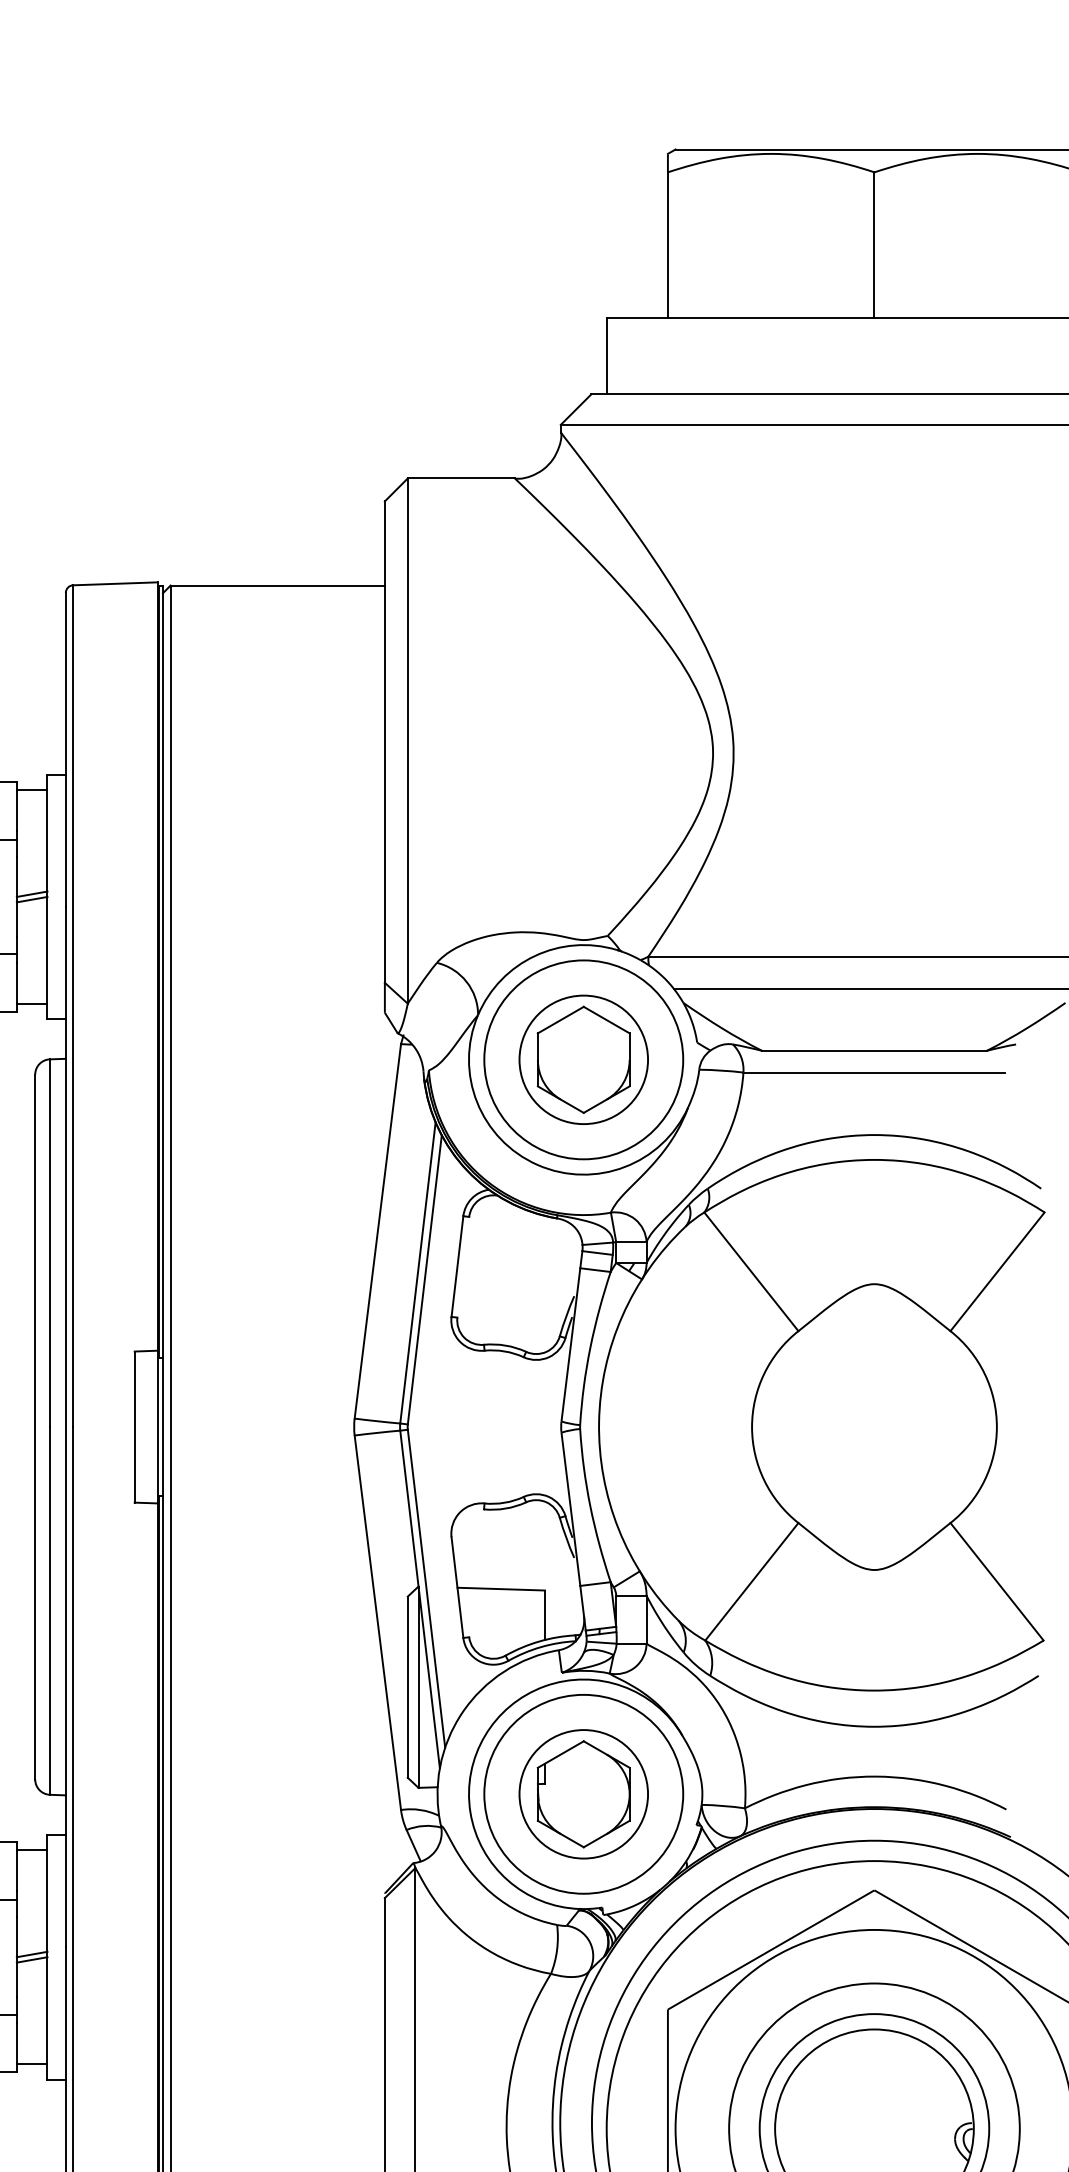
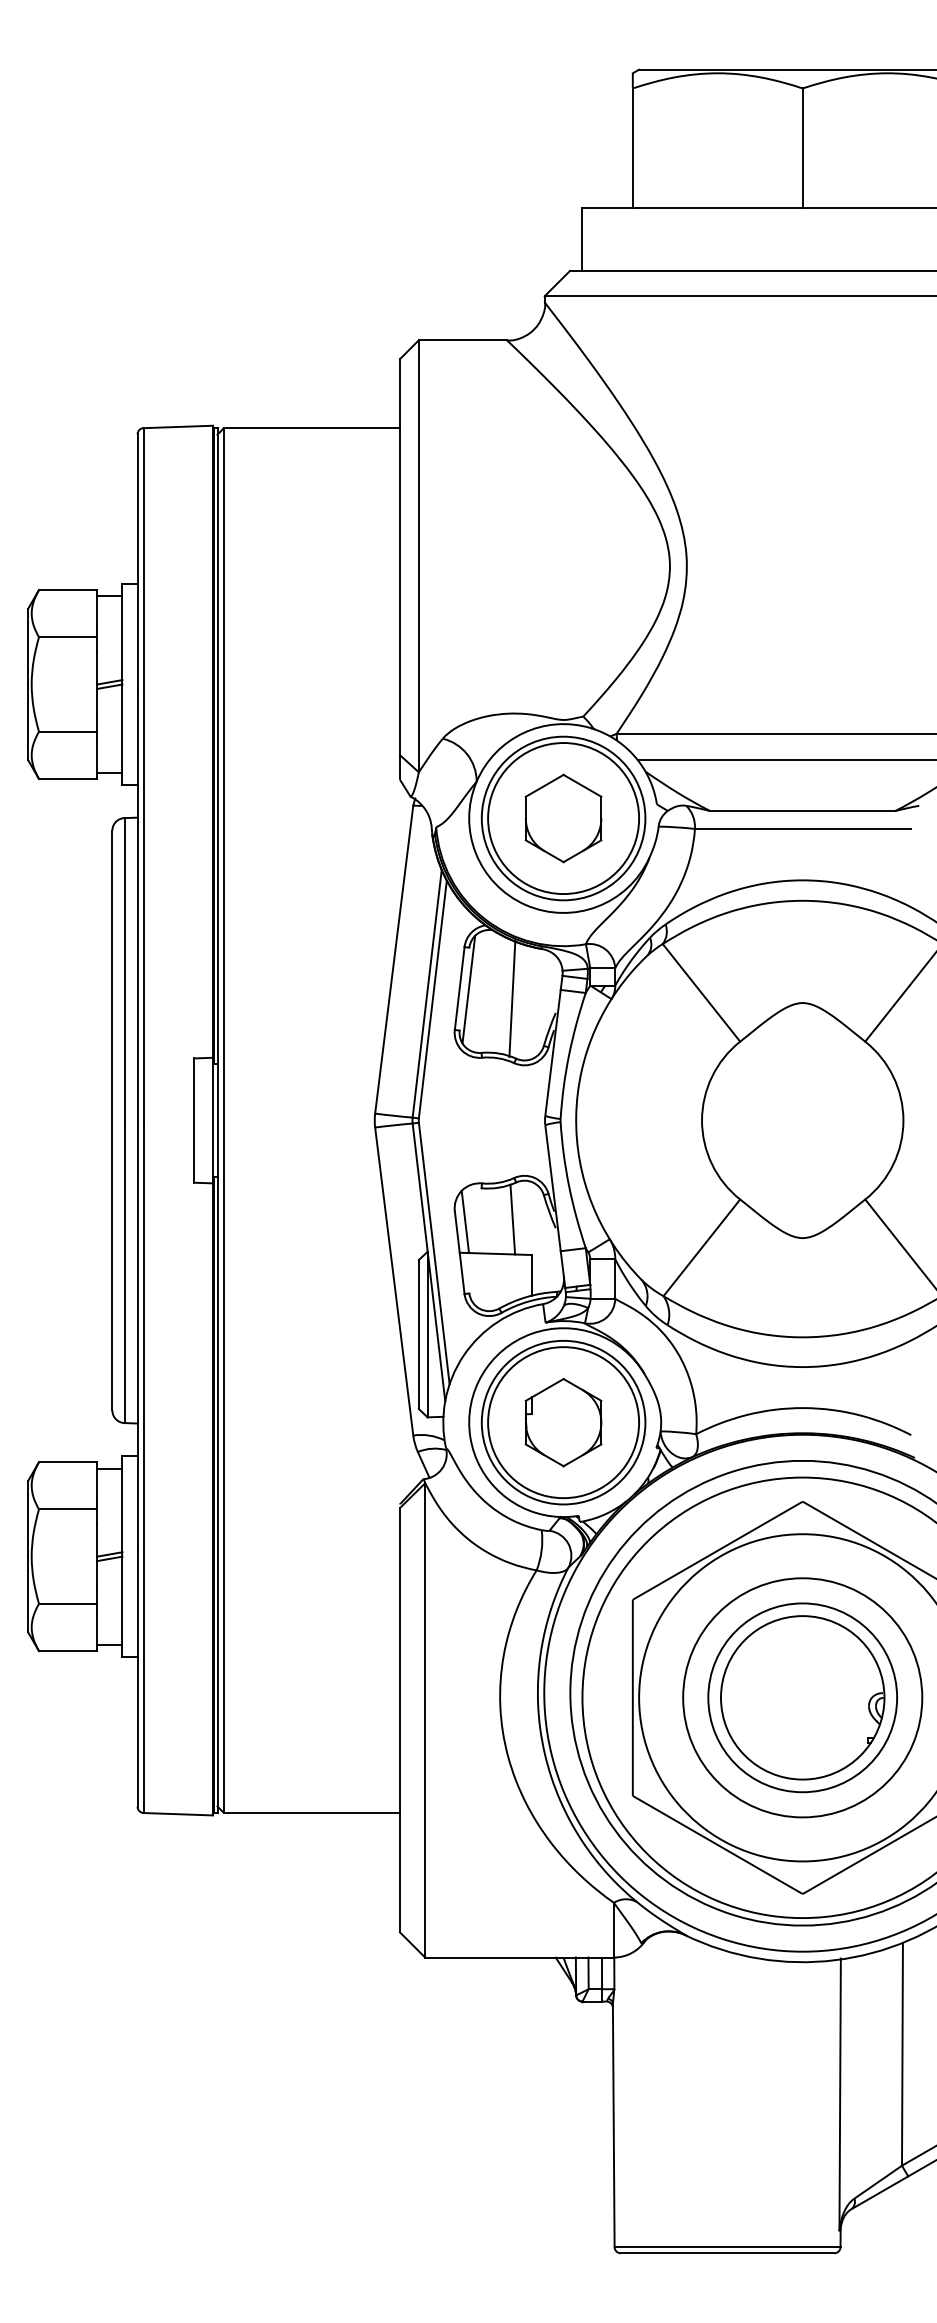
circle: (583, 1059) -> (563, 818), size x1.43
line: (468, 1267) -> (468, 989), added
line: (521, 1278) -> (512, 998), added
line: (521, 1547) -> (512, 1219), added
line: (464, 1549) -> (465, 1221), added
circle: (583, 1794) -> (563, 1422), size x1.43

